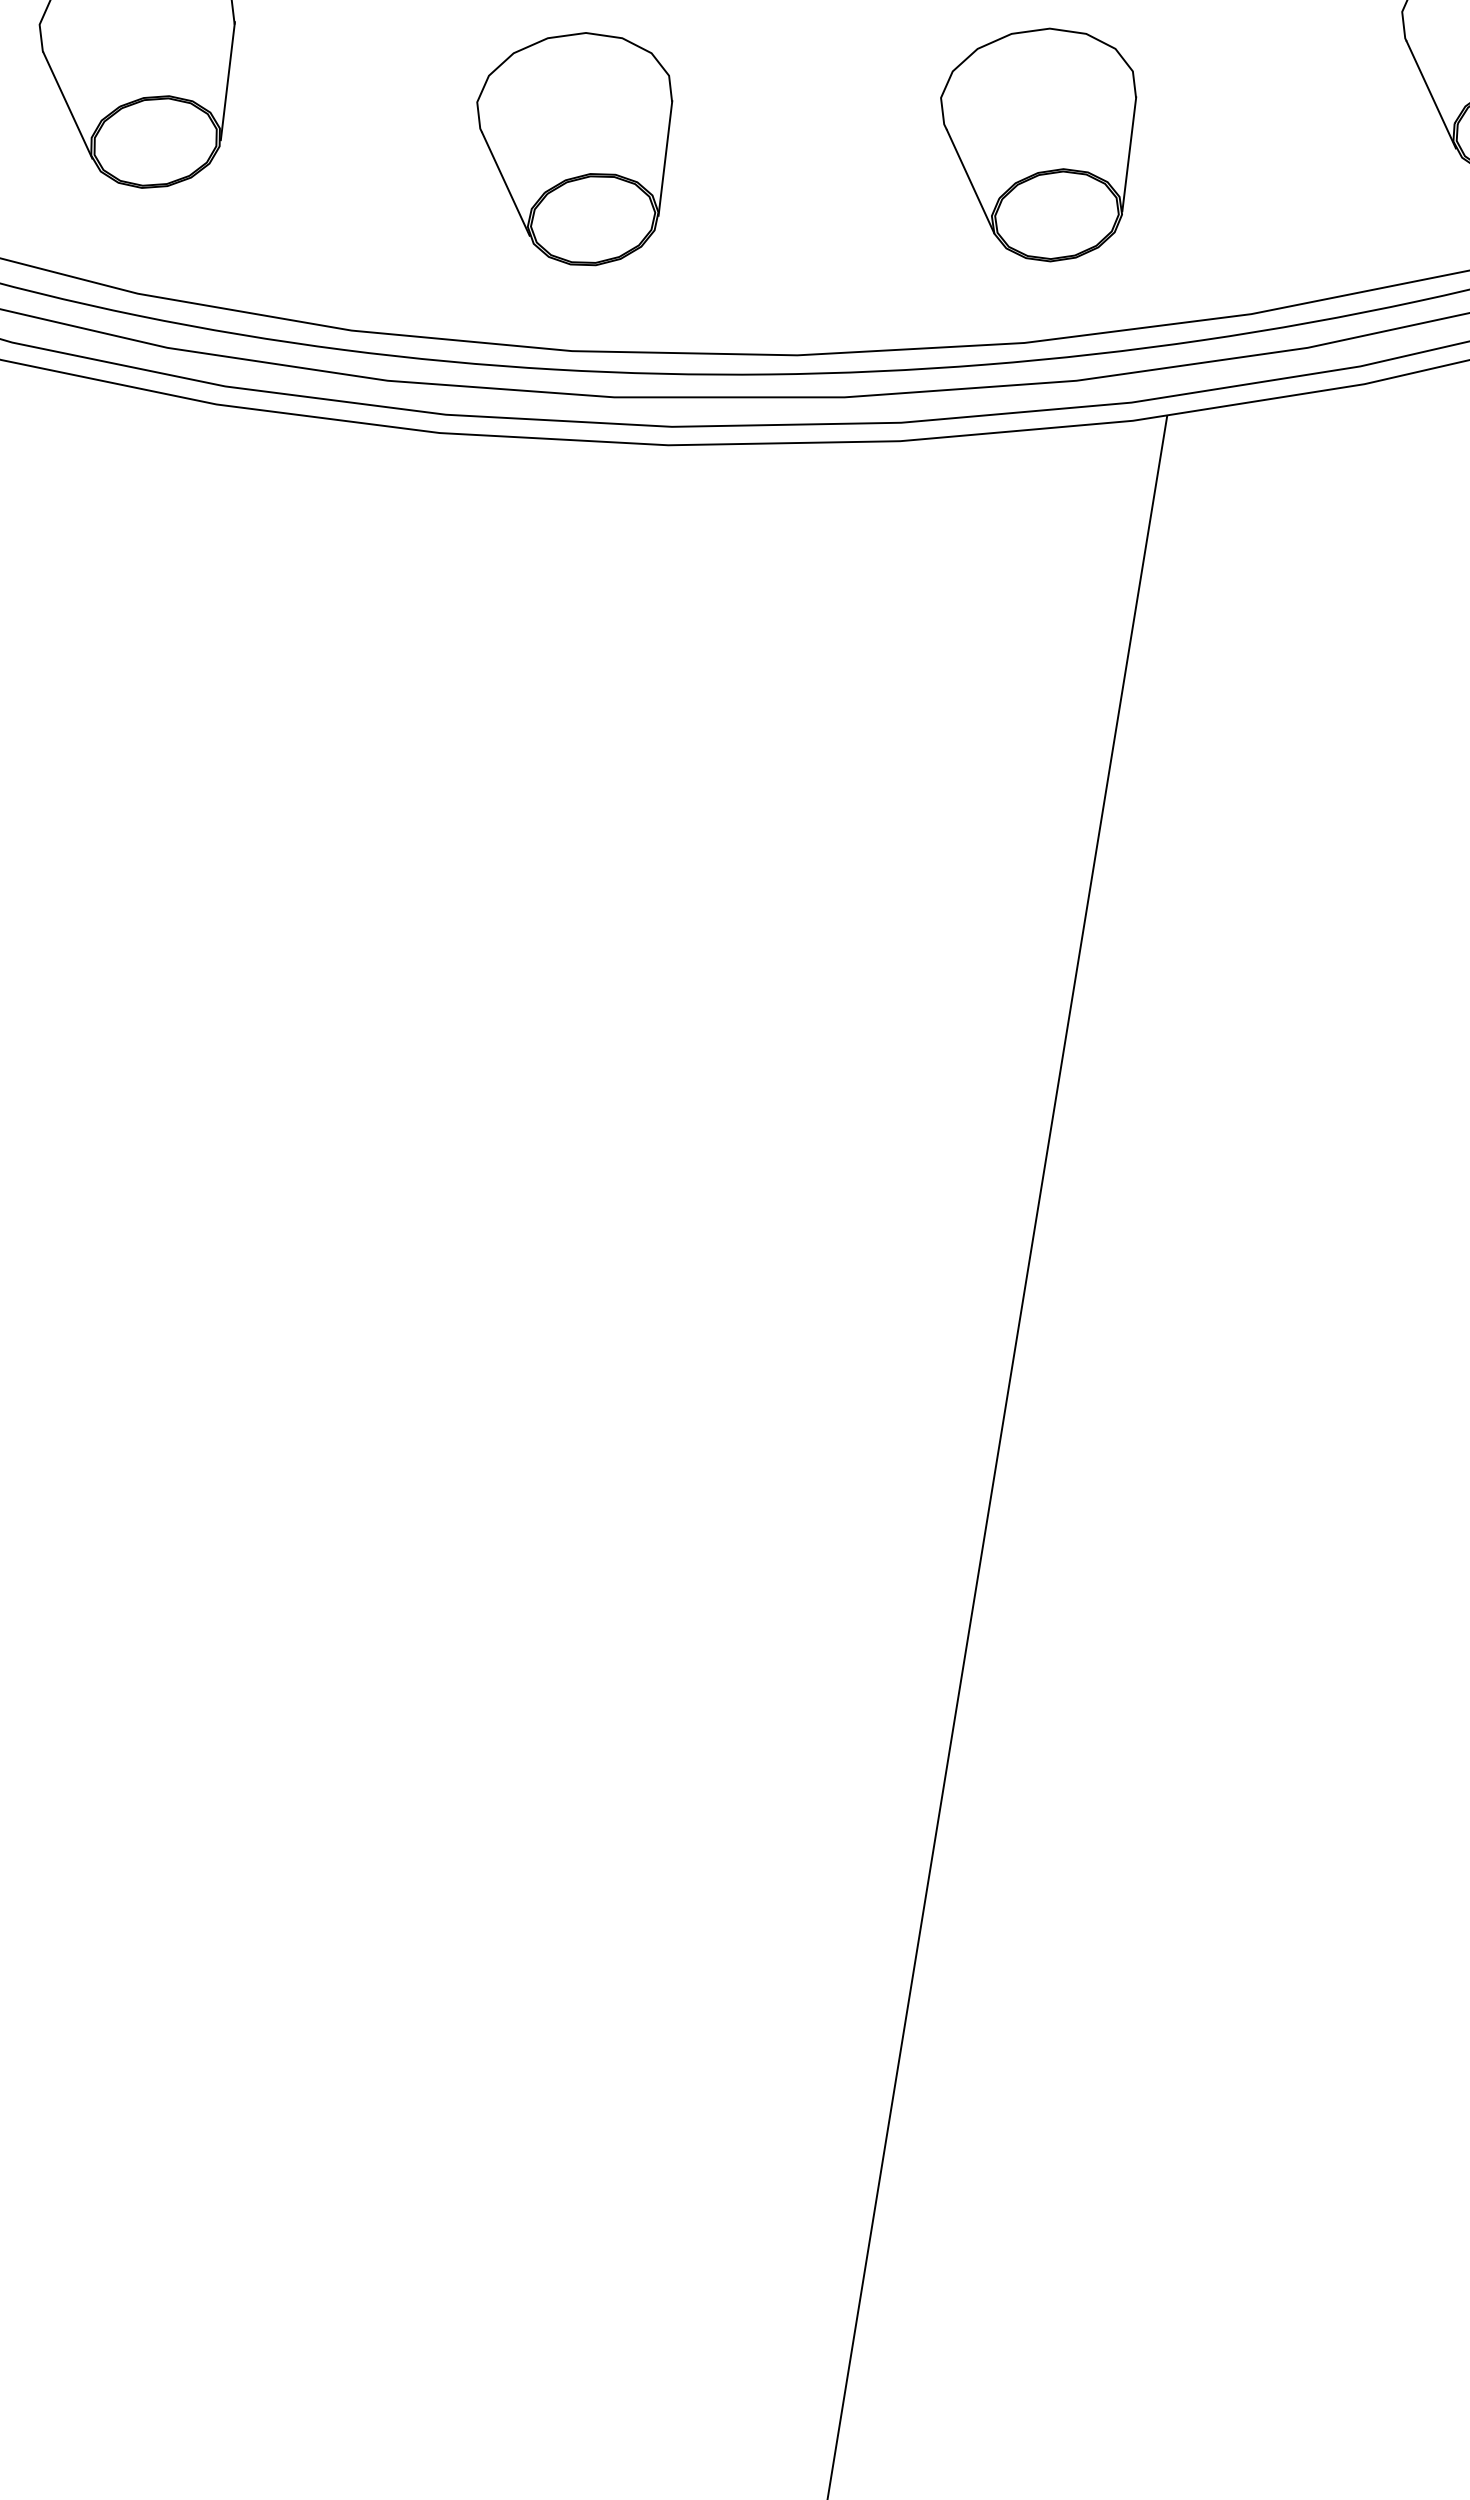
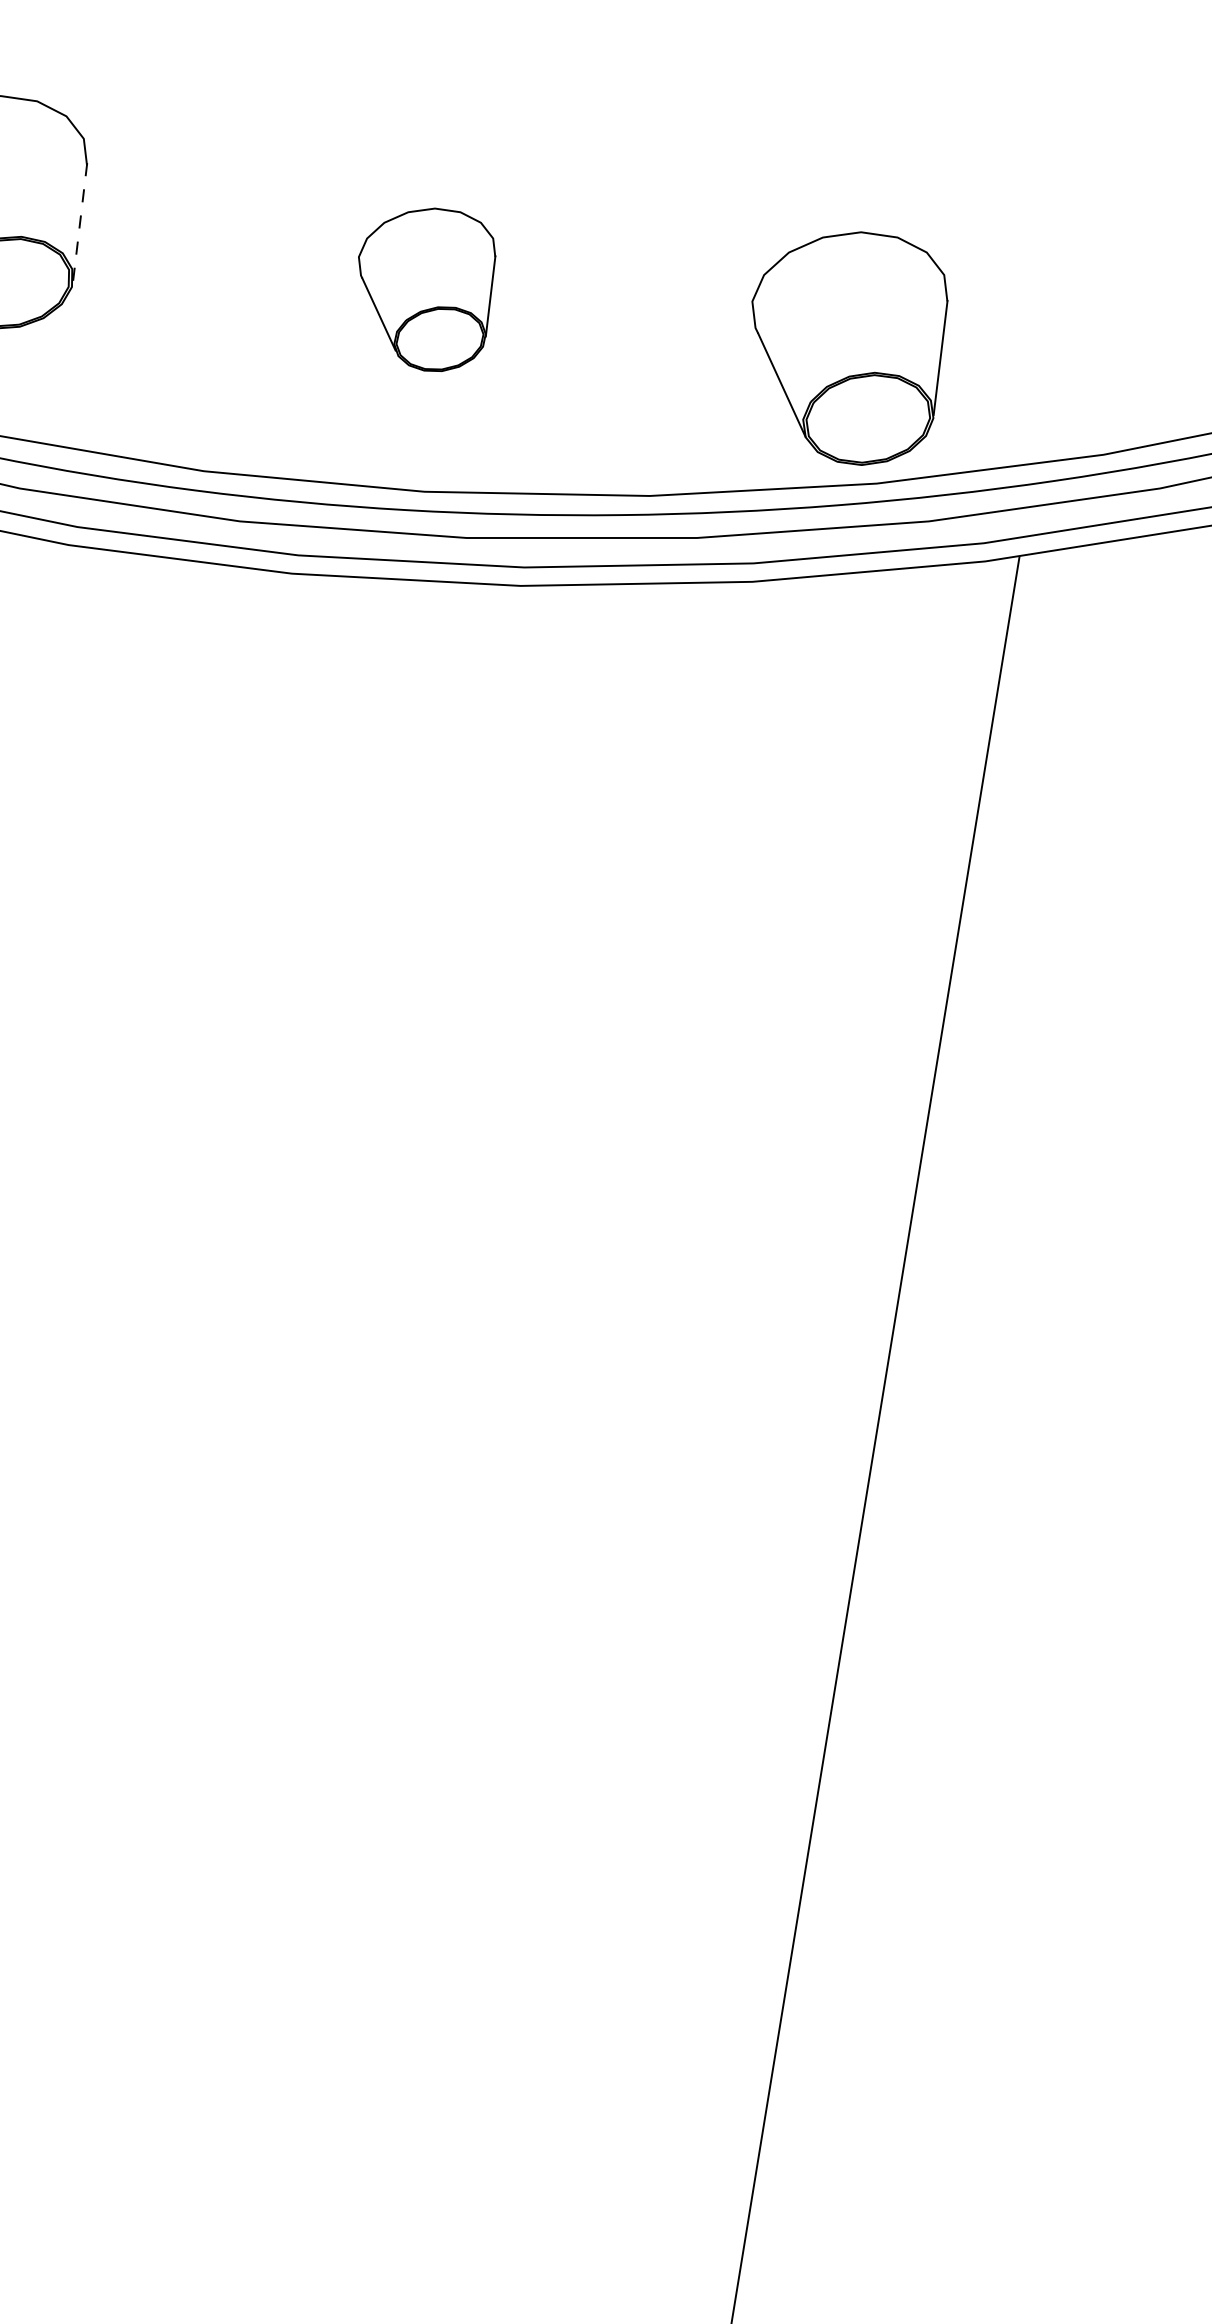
line: (227, 80) -> (79, 221), solid -> dashed
part: (1038, 144) -> (849, 348), moved
part: (574, 149) -> (426, 290), size x0.7

